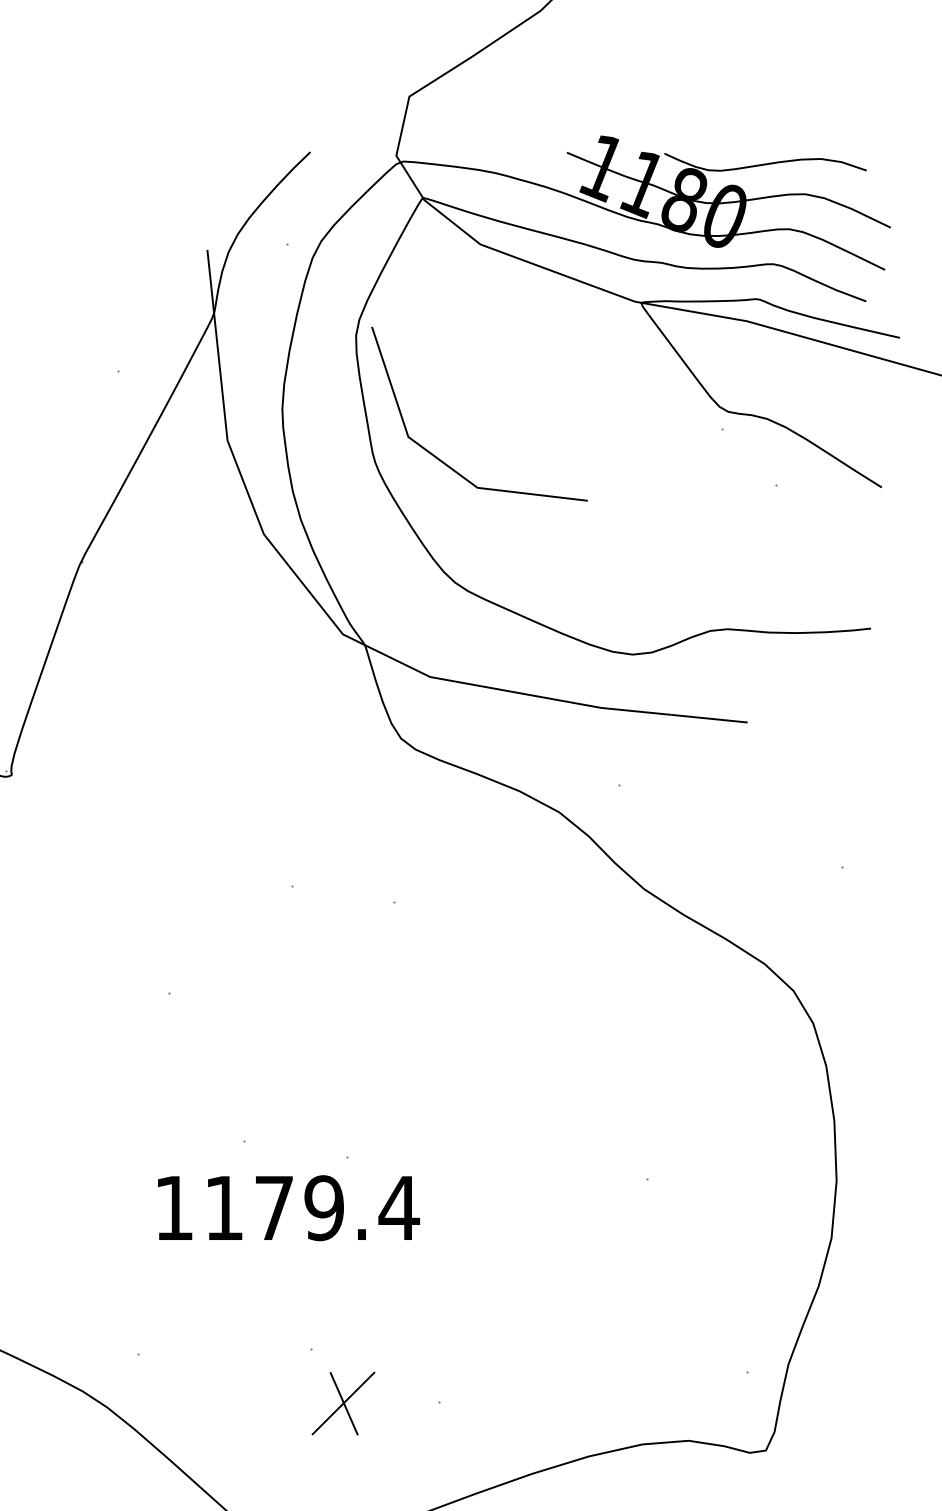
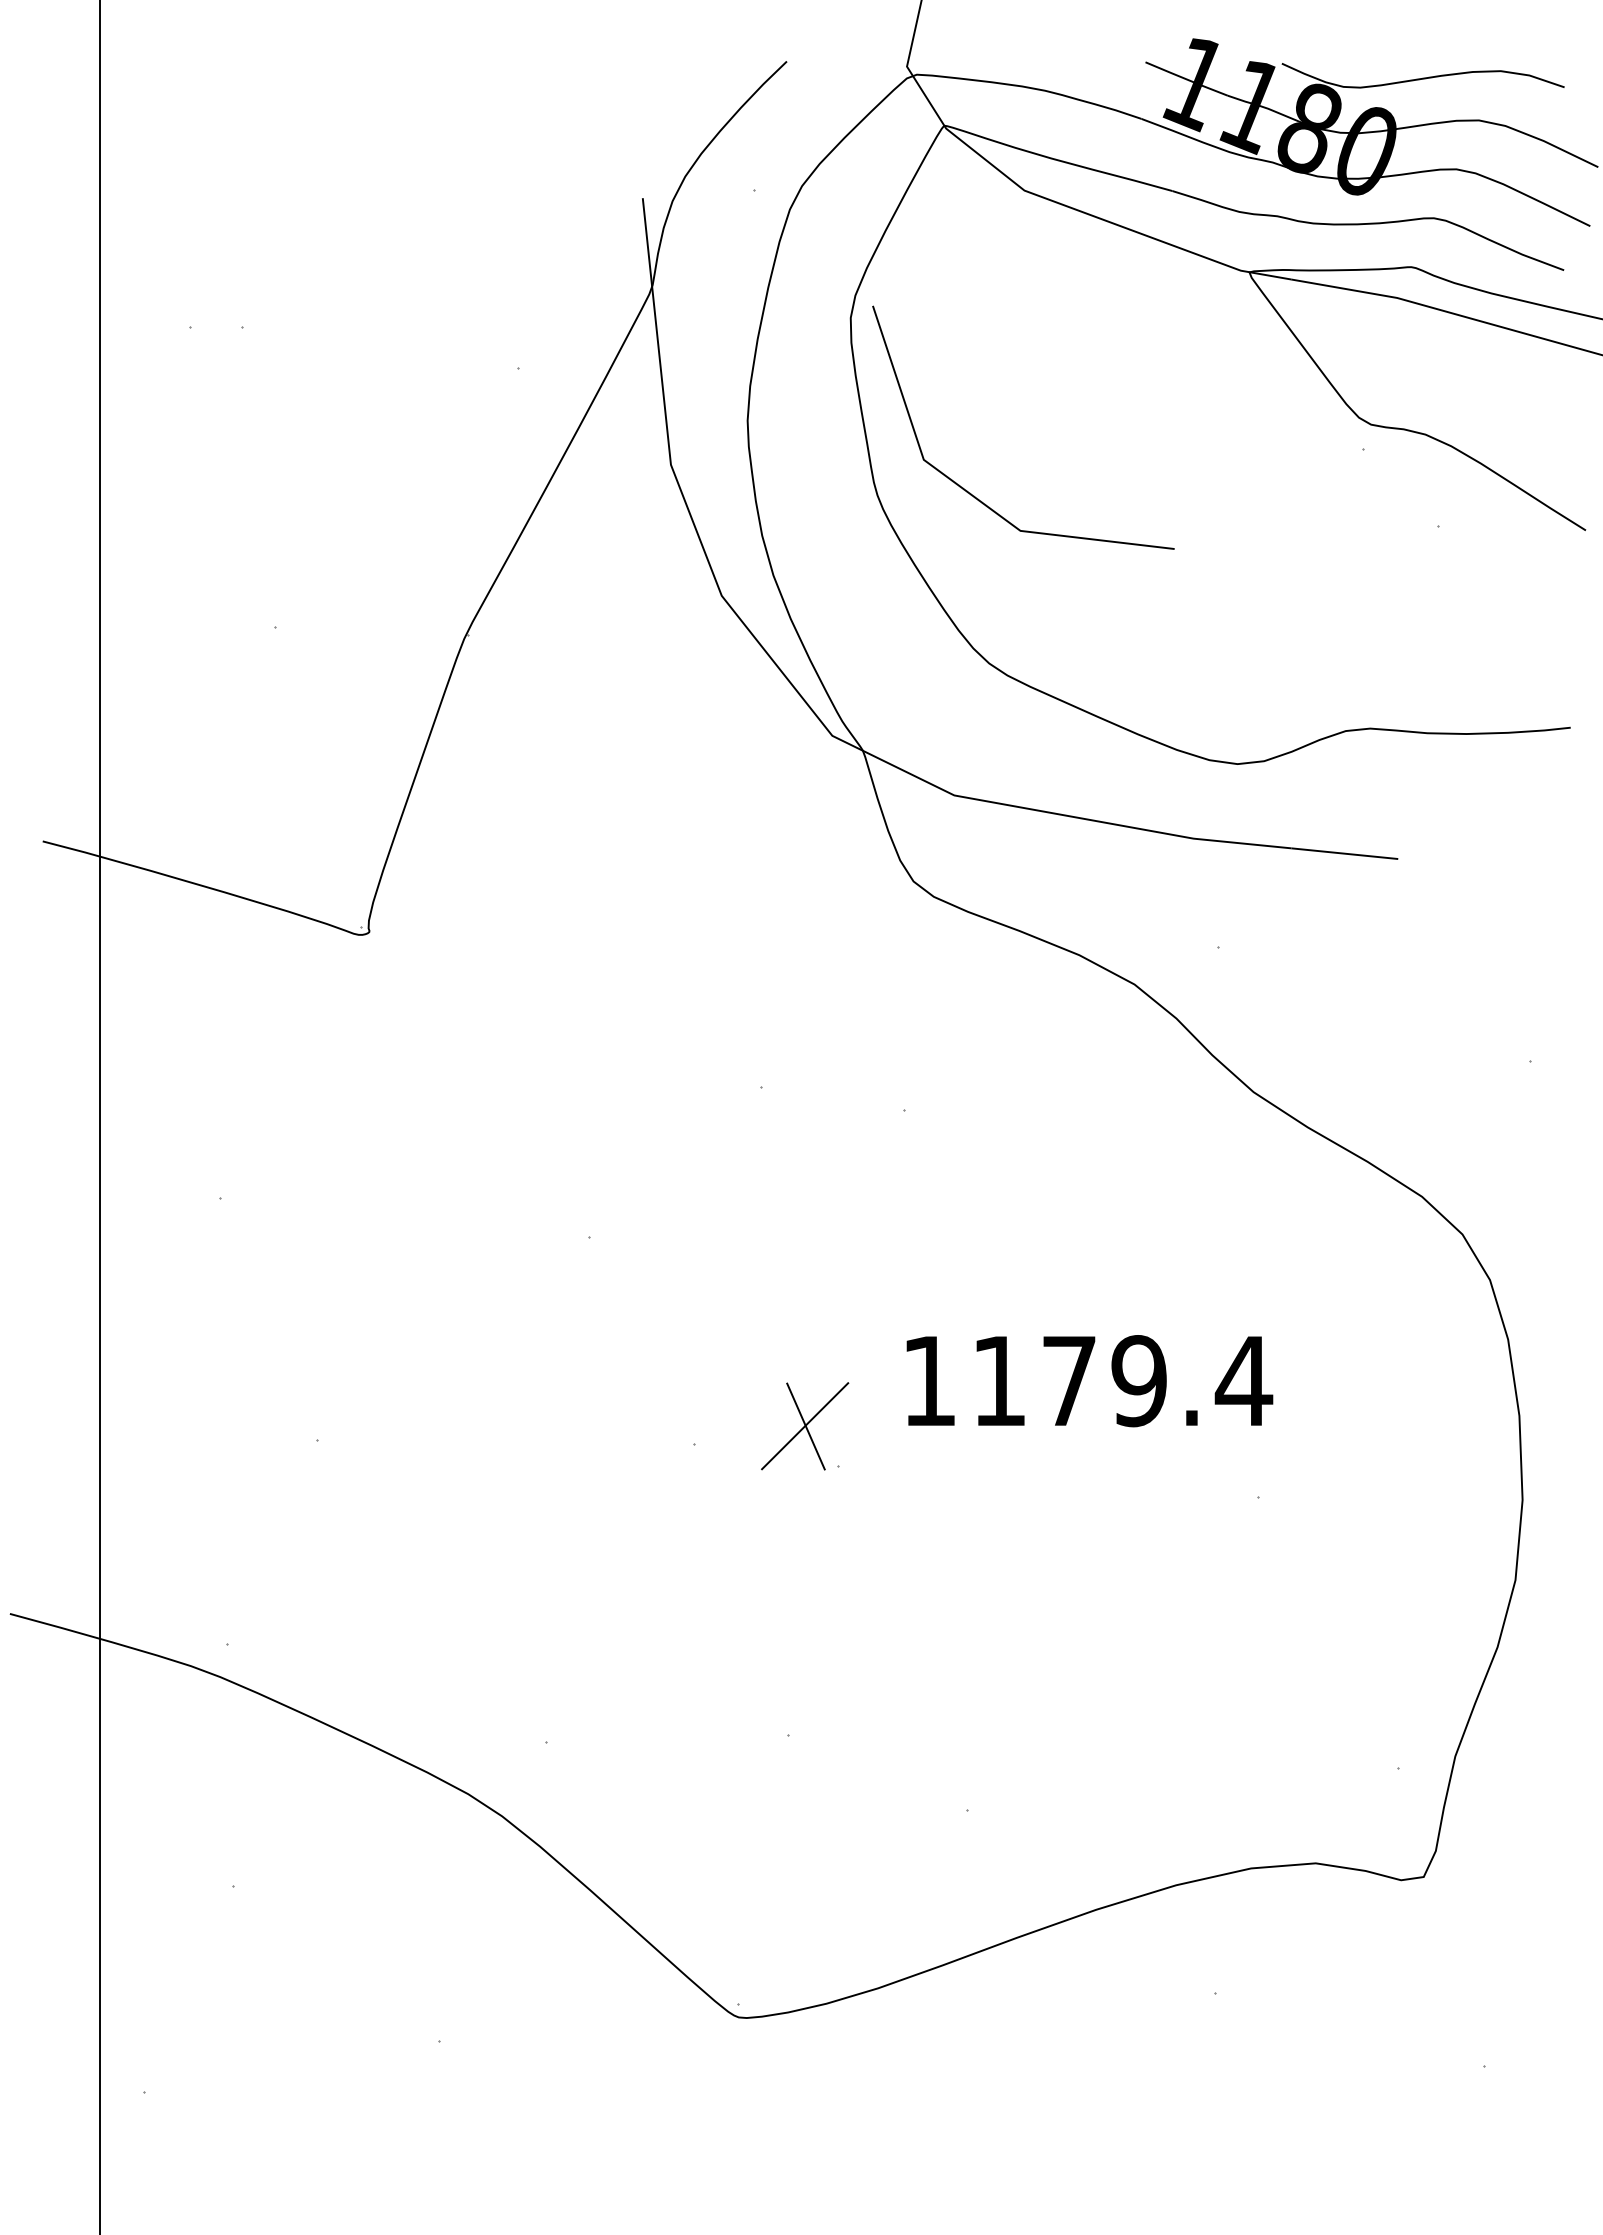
text: (288, 1208) -> (1089, 1381), moved
part: (343, 1403) -> (805, 1426), moved

